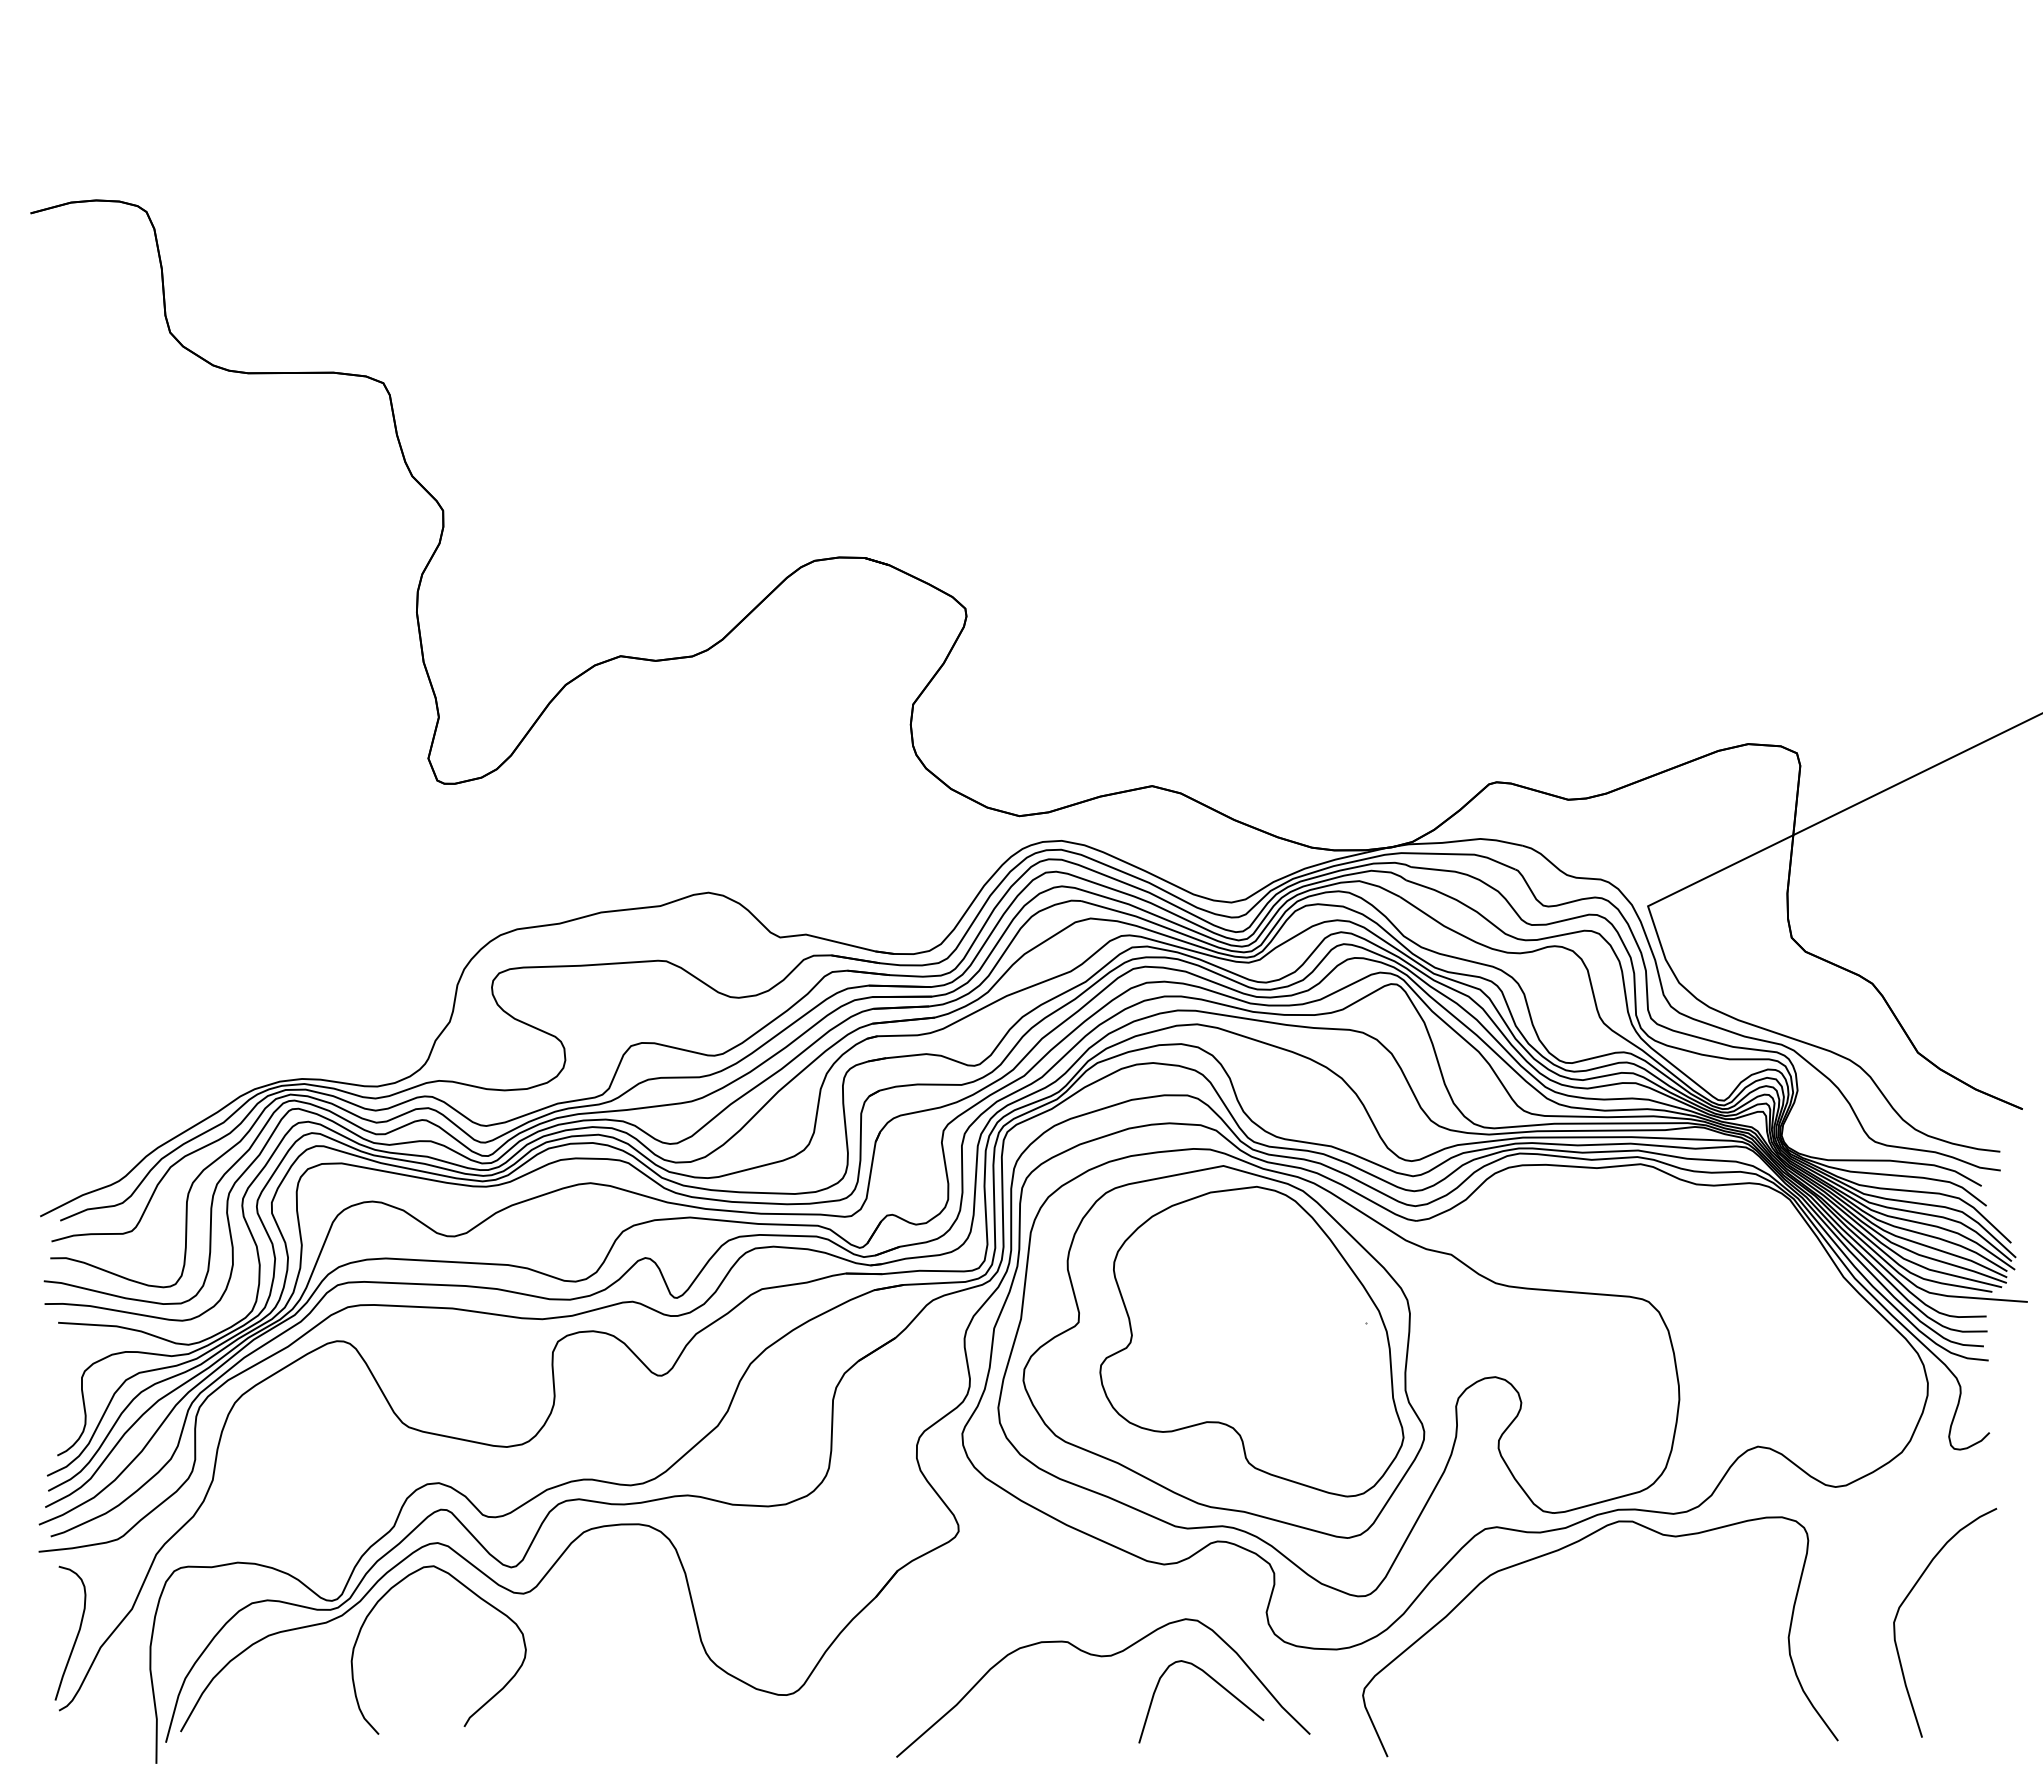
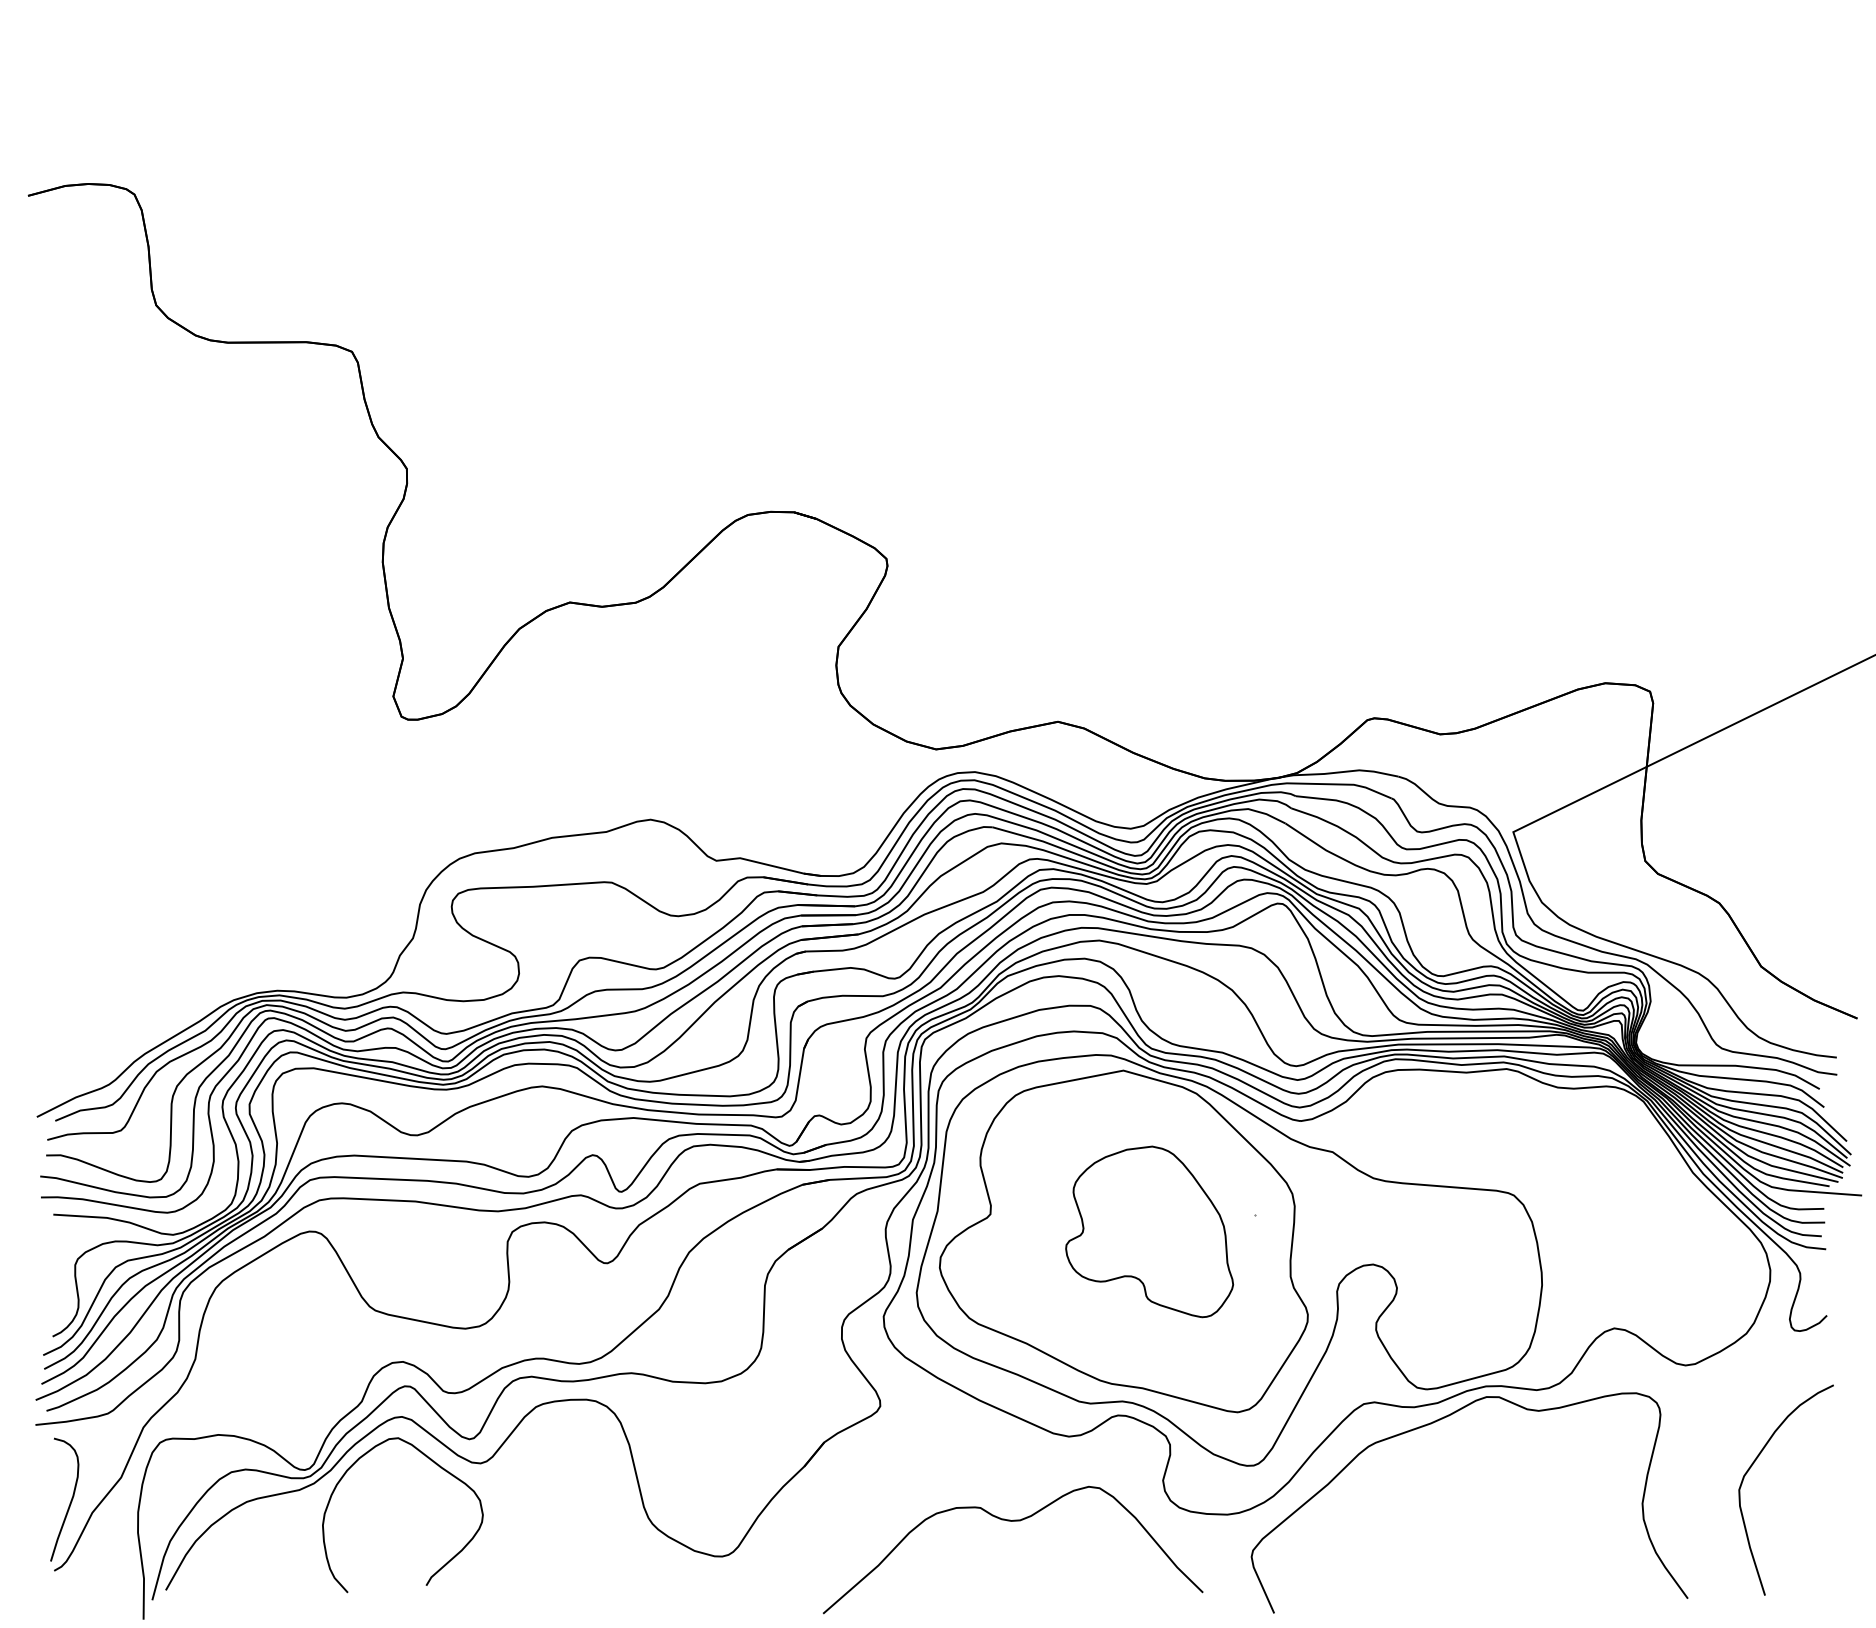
part: (1251, 1341) -> (1149, 1231), size x0.6
curve: (1216, 1683) -> (1117, 1545), removed

